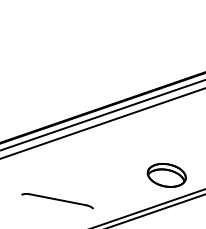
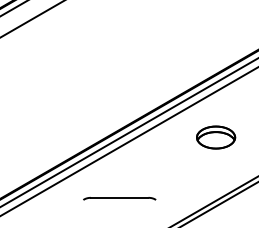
part: (167, 175) -> (216, 137), moved
part: (57, 200) -> (119, 198), moved

